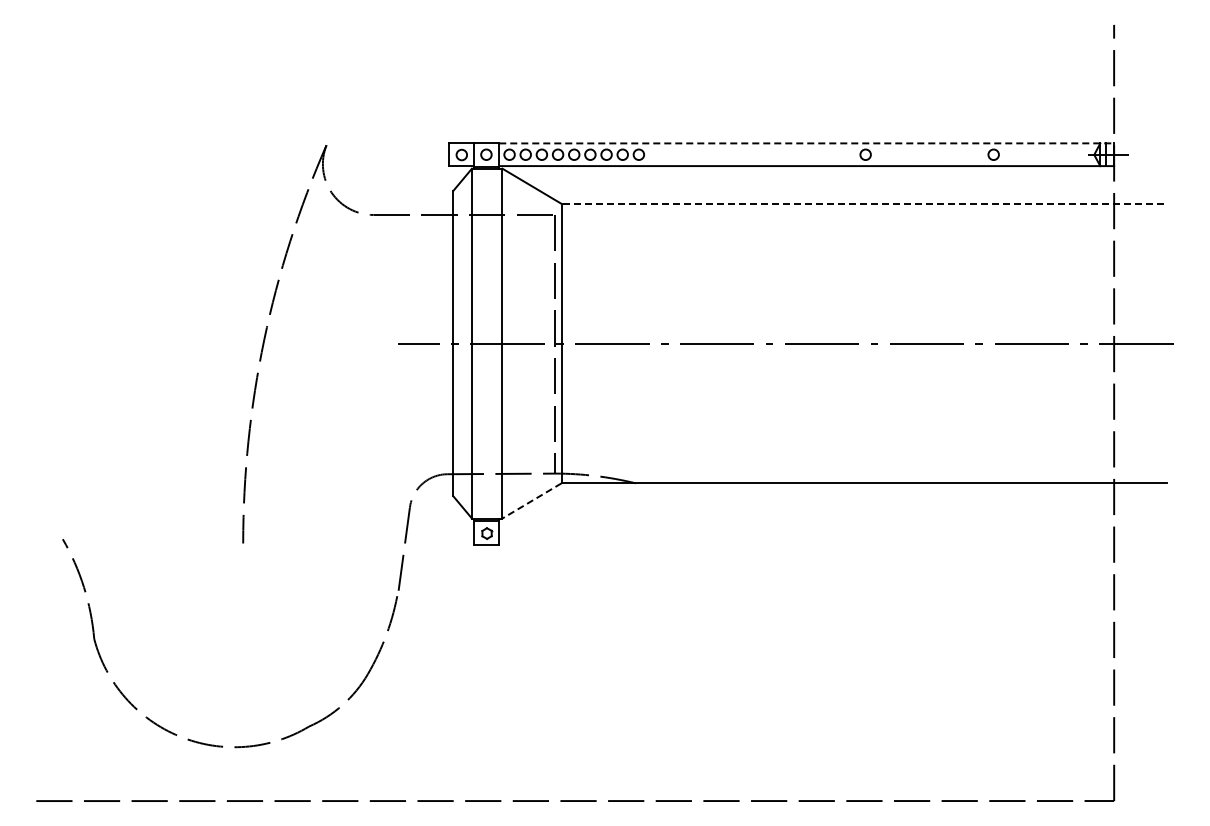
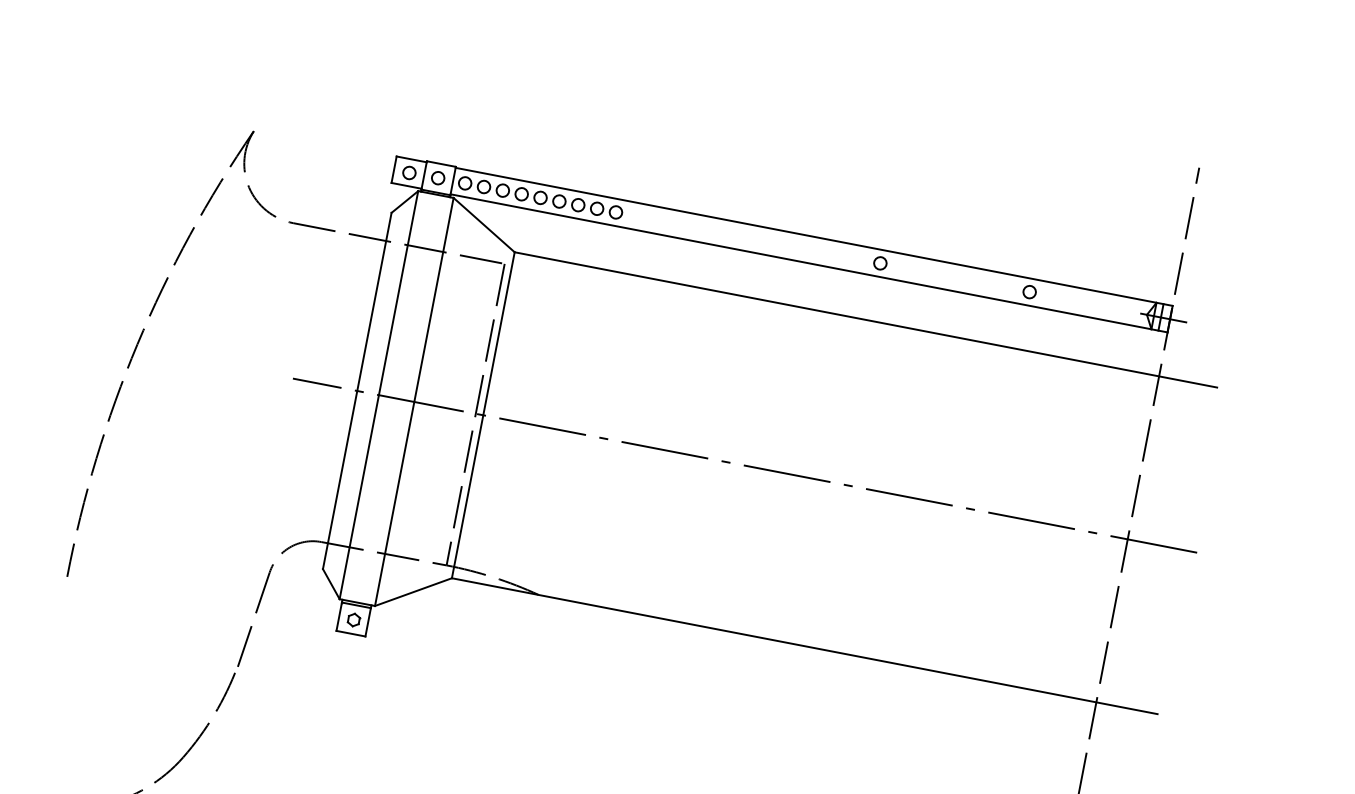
line: (807, 143) -> (815, 237), dashed -> solid
line: (862, 203) -> (865, 319), dashed -> solid
line: (531, 501) -> (412, 592), dashed -> solid

